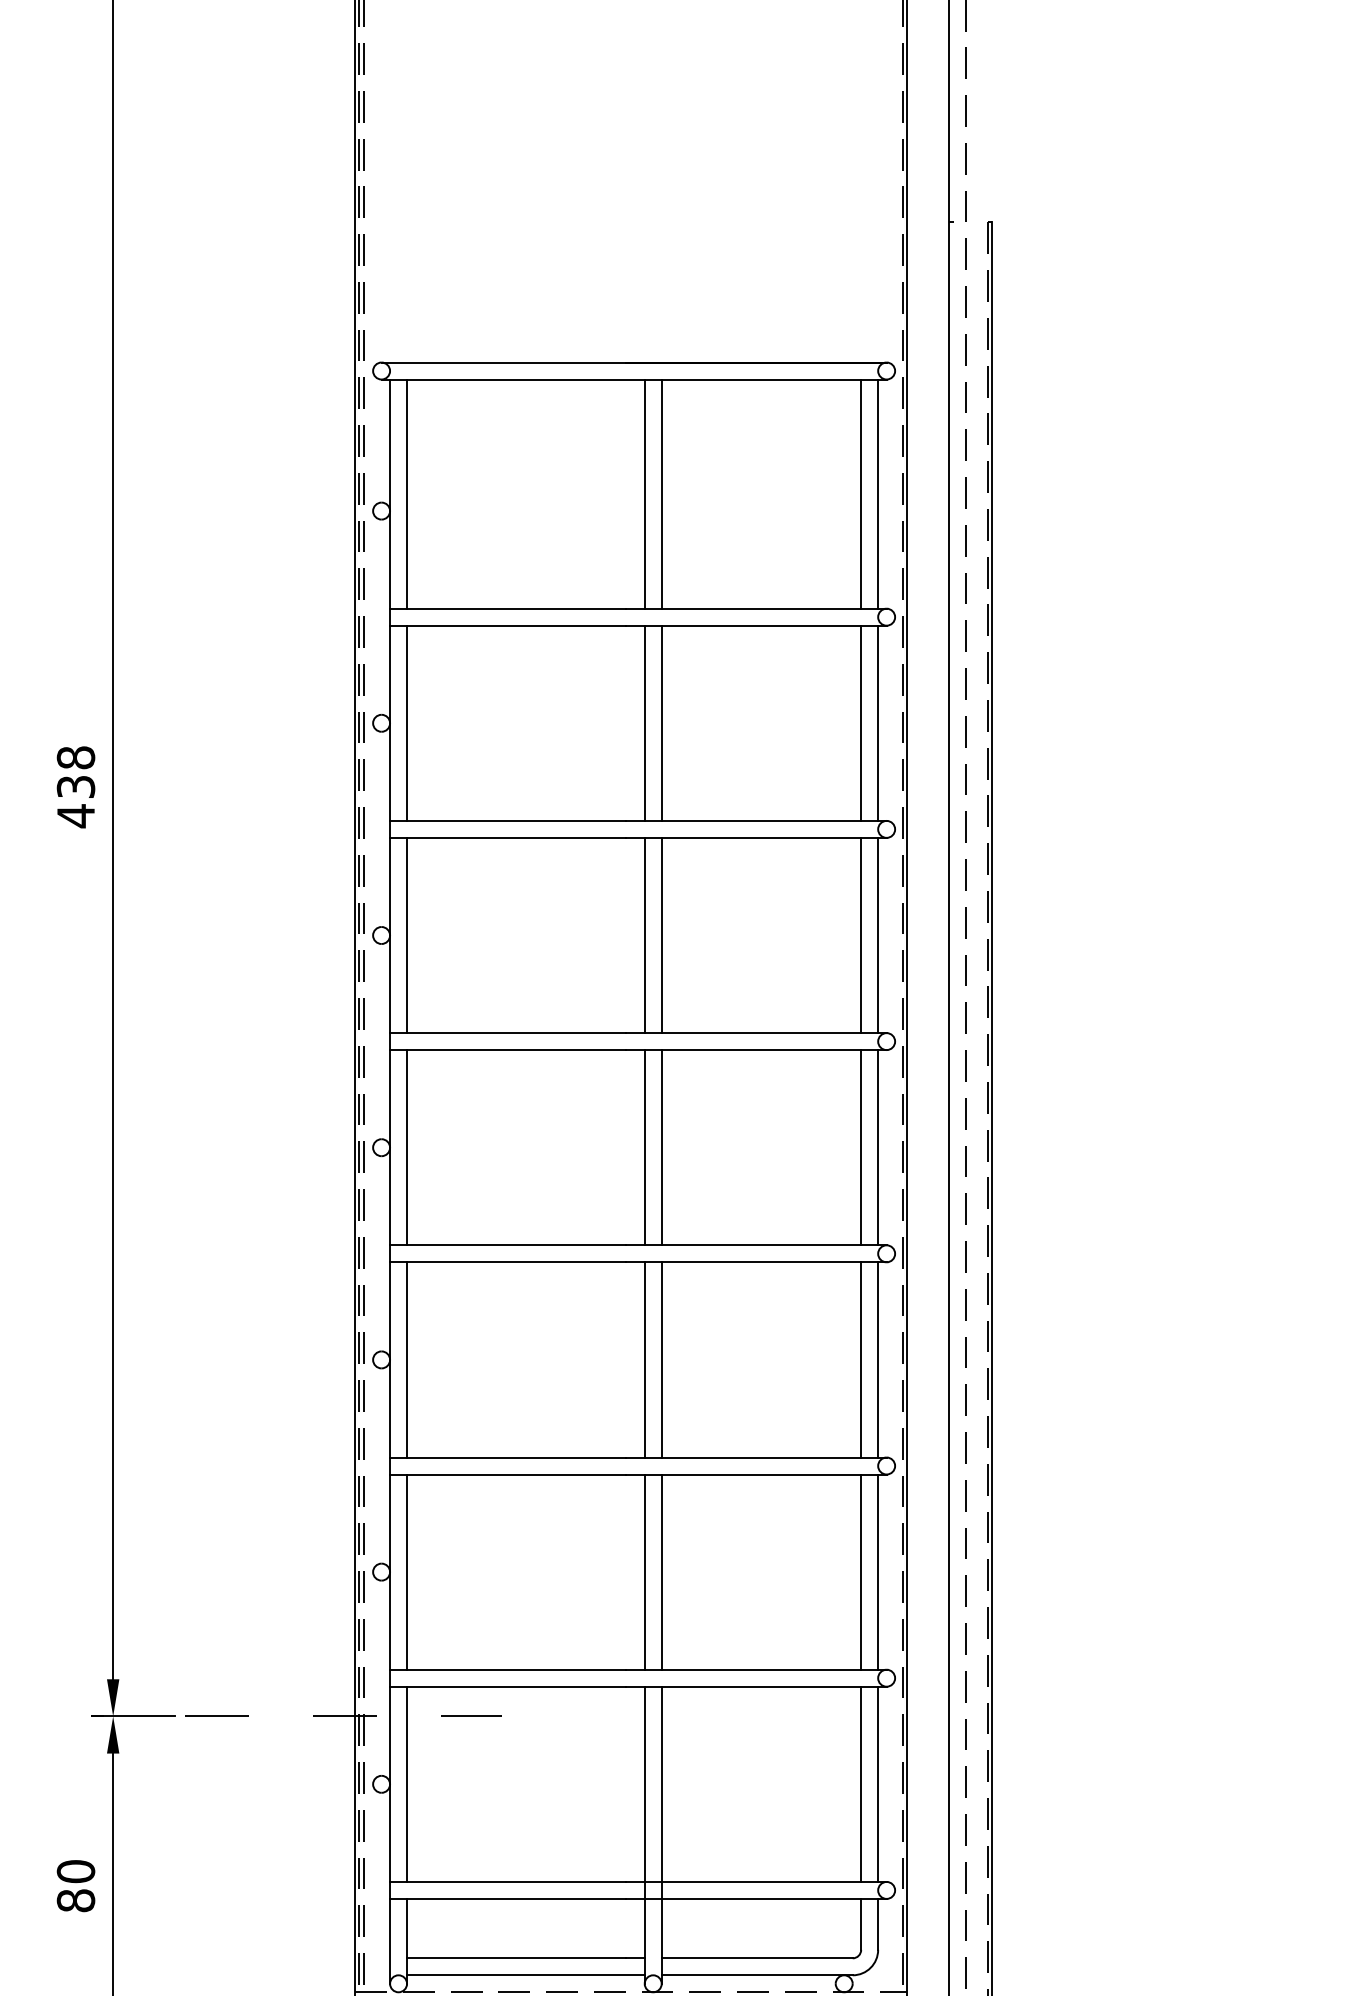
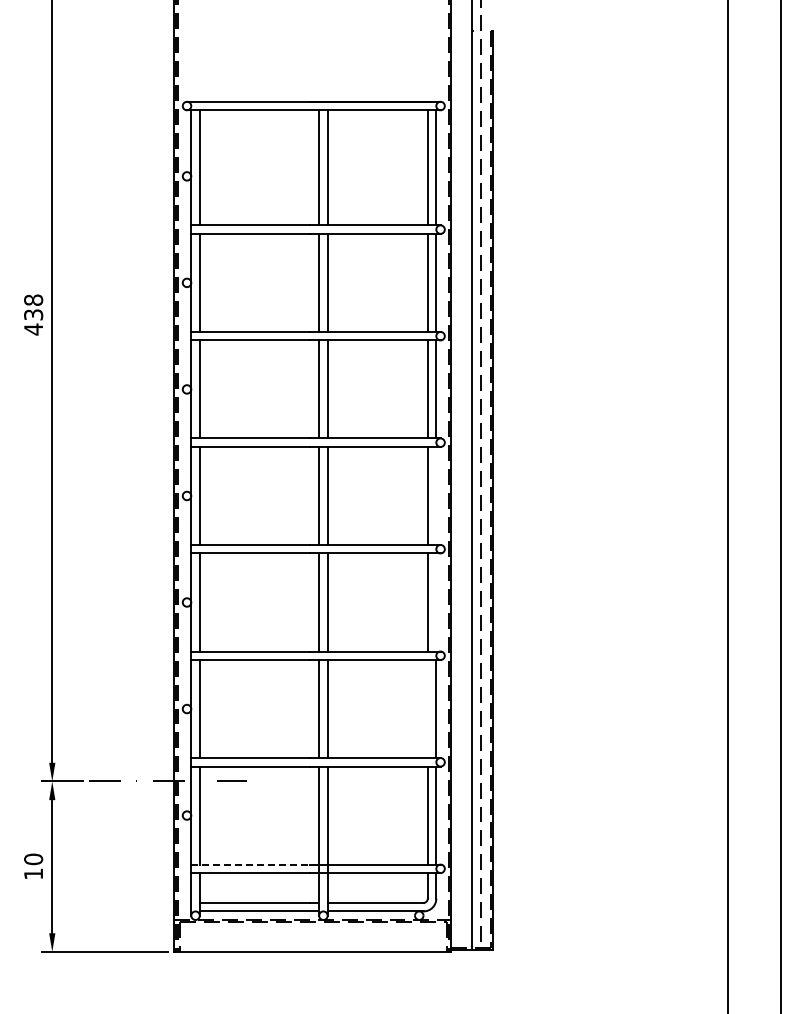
line: (878, 1146) -> (436, 495), removed
line: (878, 1359) -> (436, 602), removed
line: (860, 1573) -> (427, 709), removed
line: (508, 1881) -> (250, 864), solid -> dashed
text: (75, 1899) -> (33, 873), 80 -> 10

